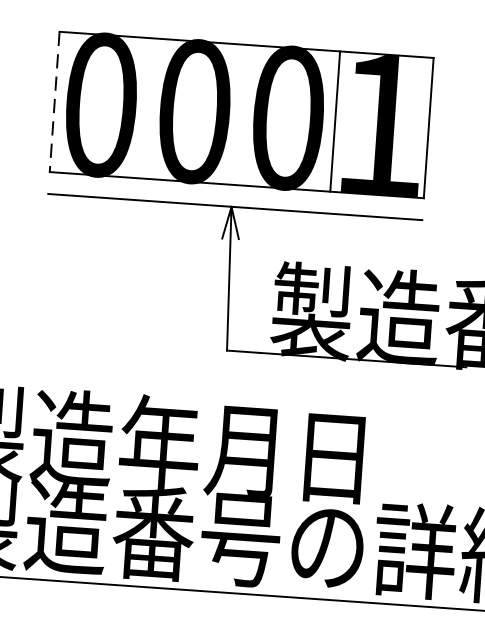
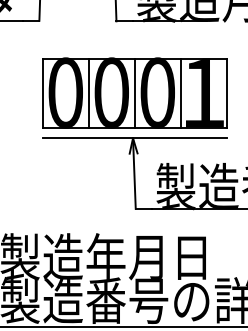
line: (53, 102) -> (42, 93), dashed -> solid
line: (147, 107) -> (88, 92), added
line: (241, 113) -> (134, 92), added

